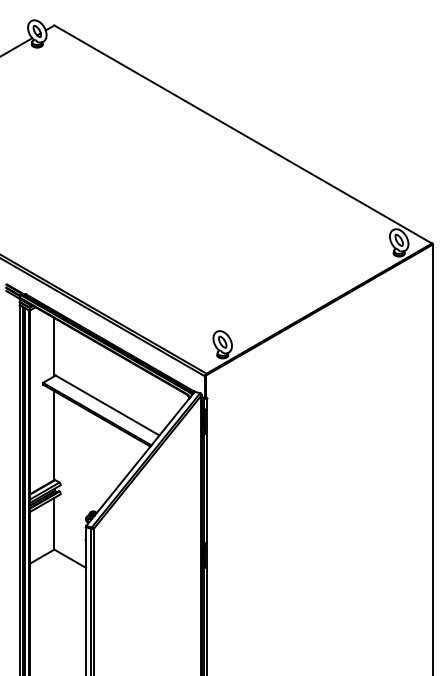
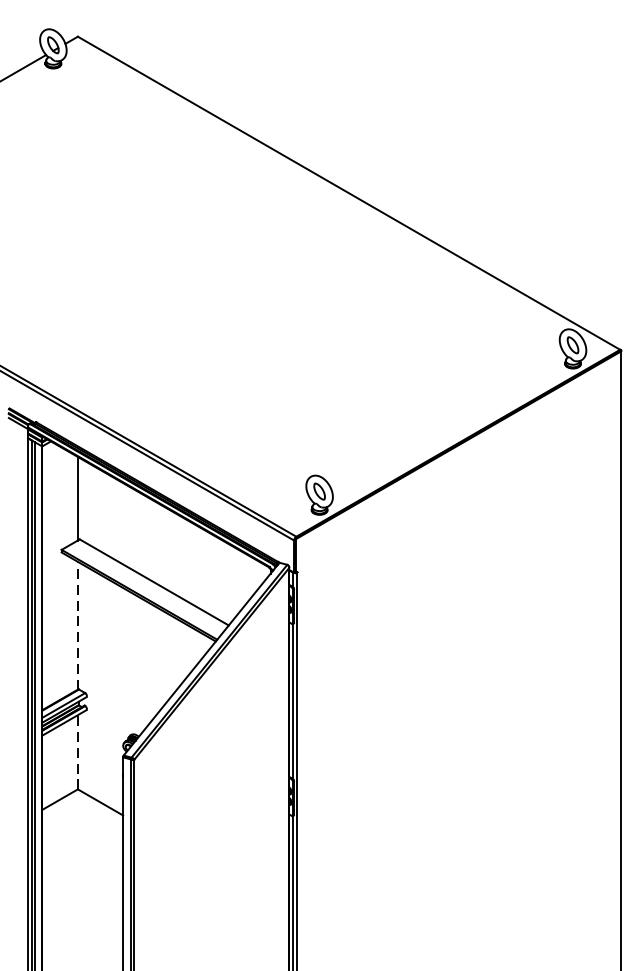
line: (54, 435) -> (78, 625), solid -> dashed
line: (54, 523) -> (78, 751), solid -> dashed

